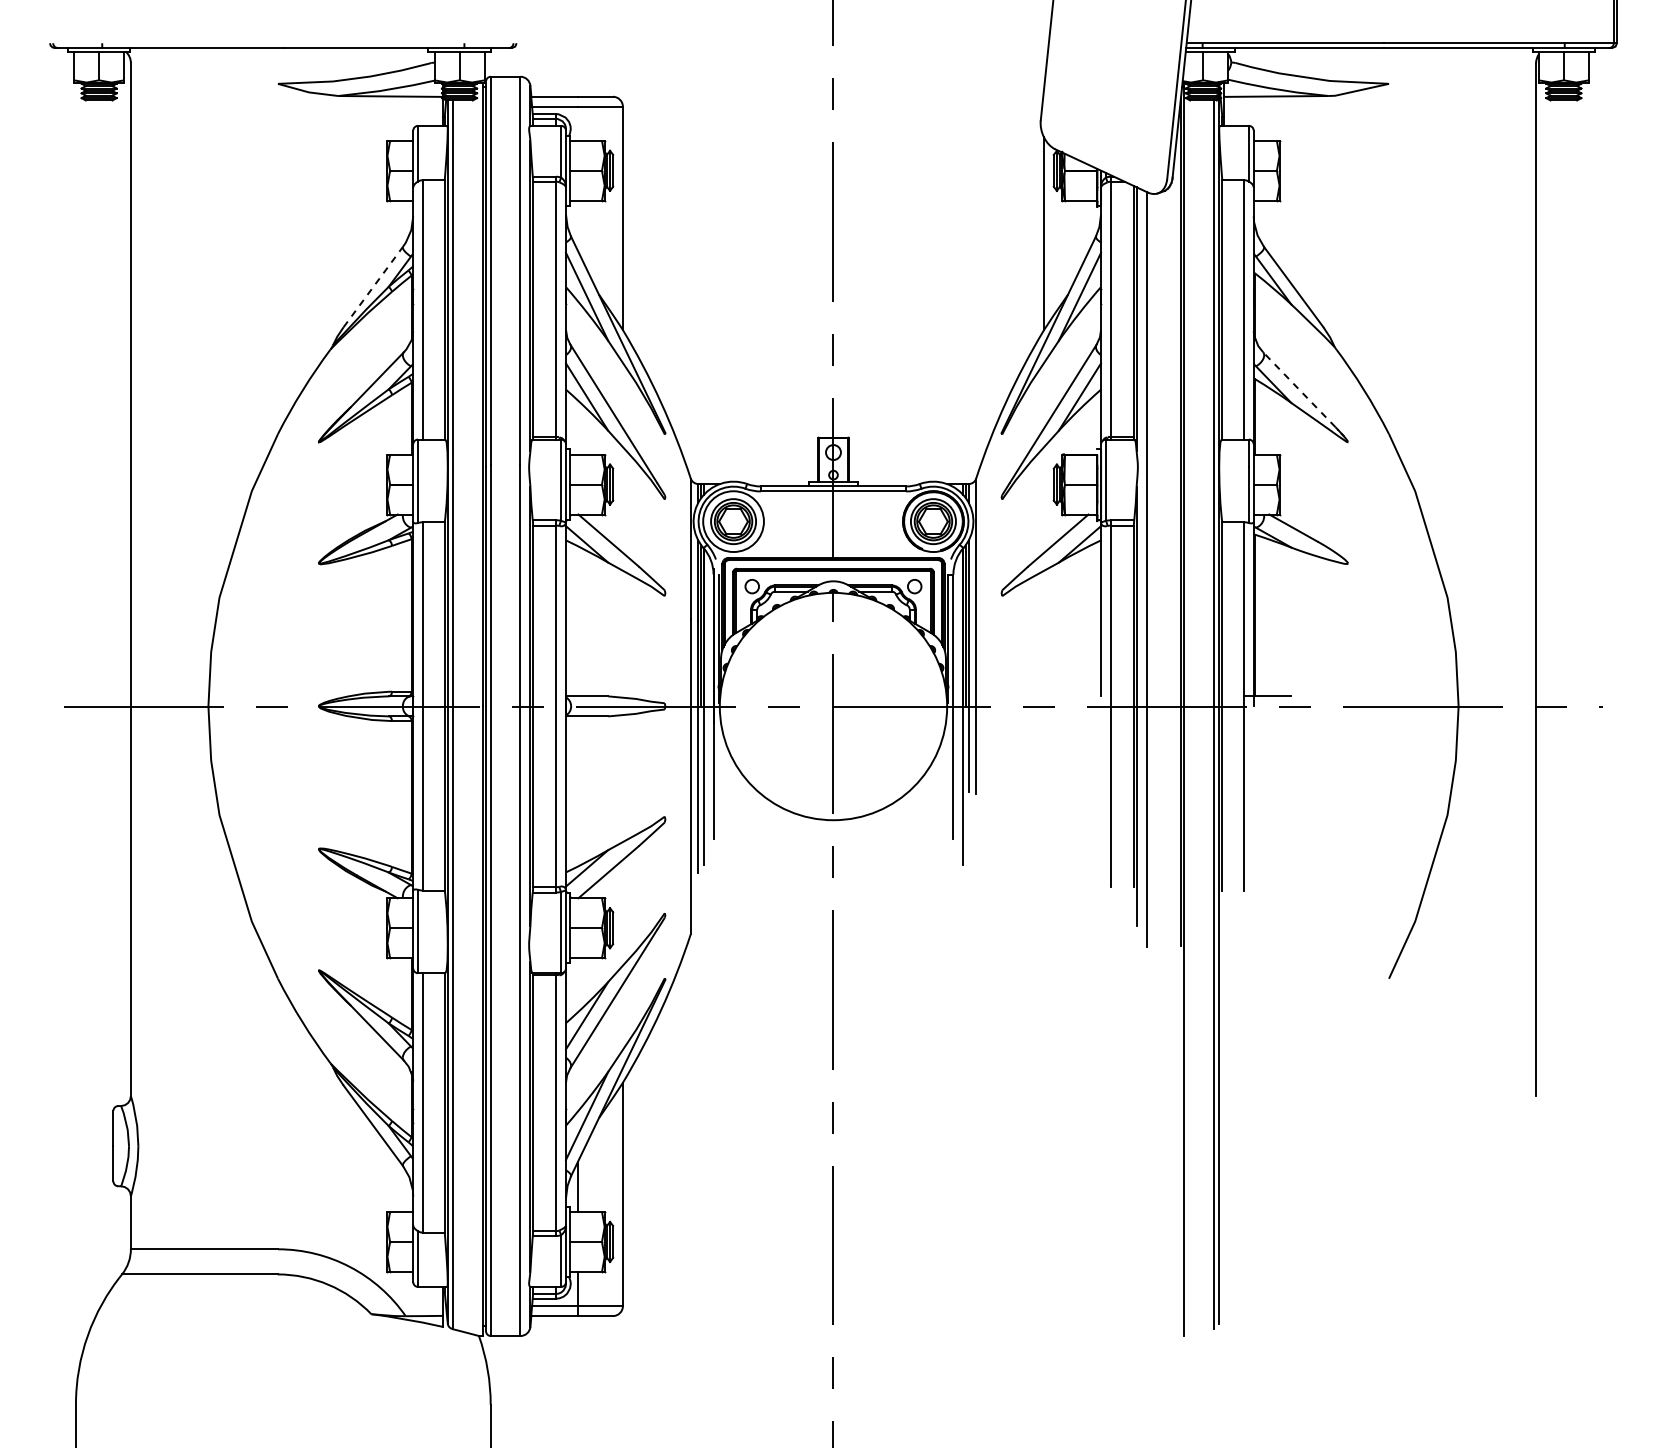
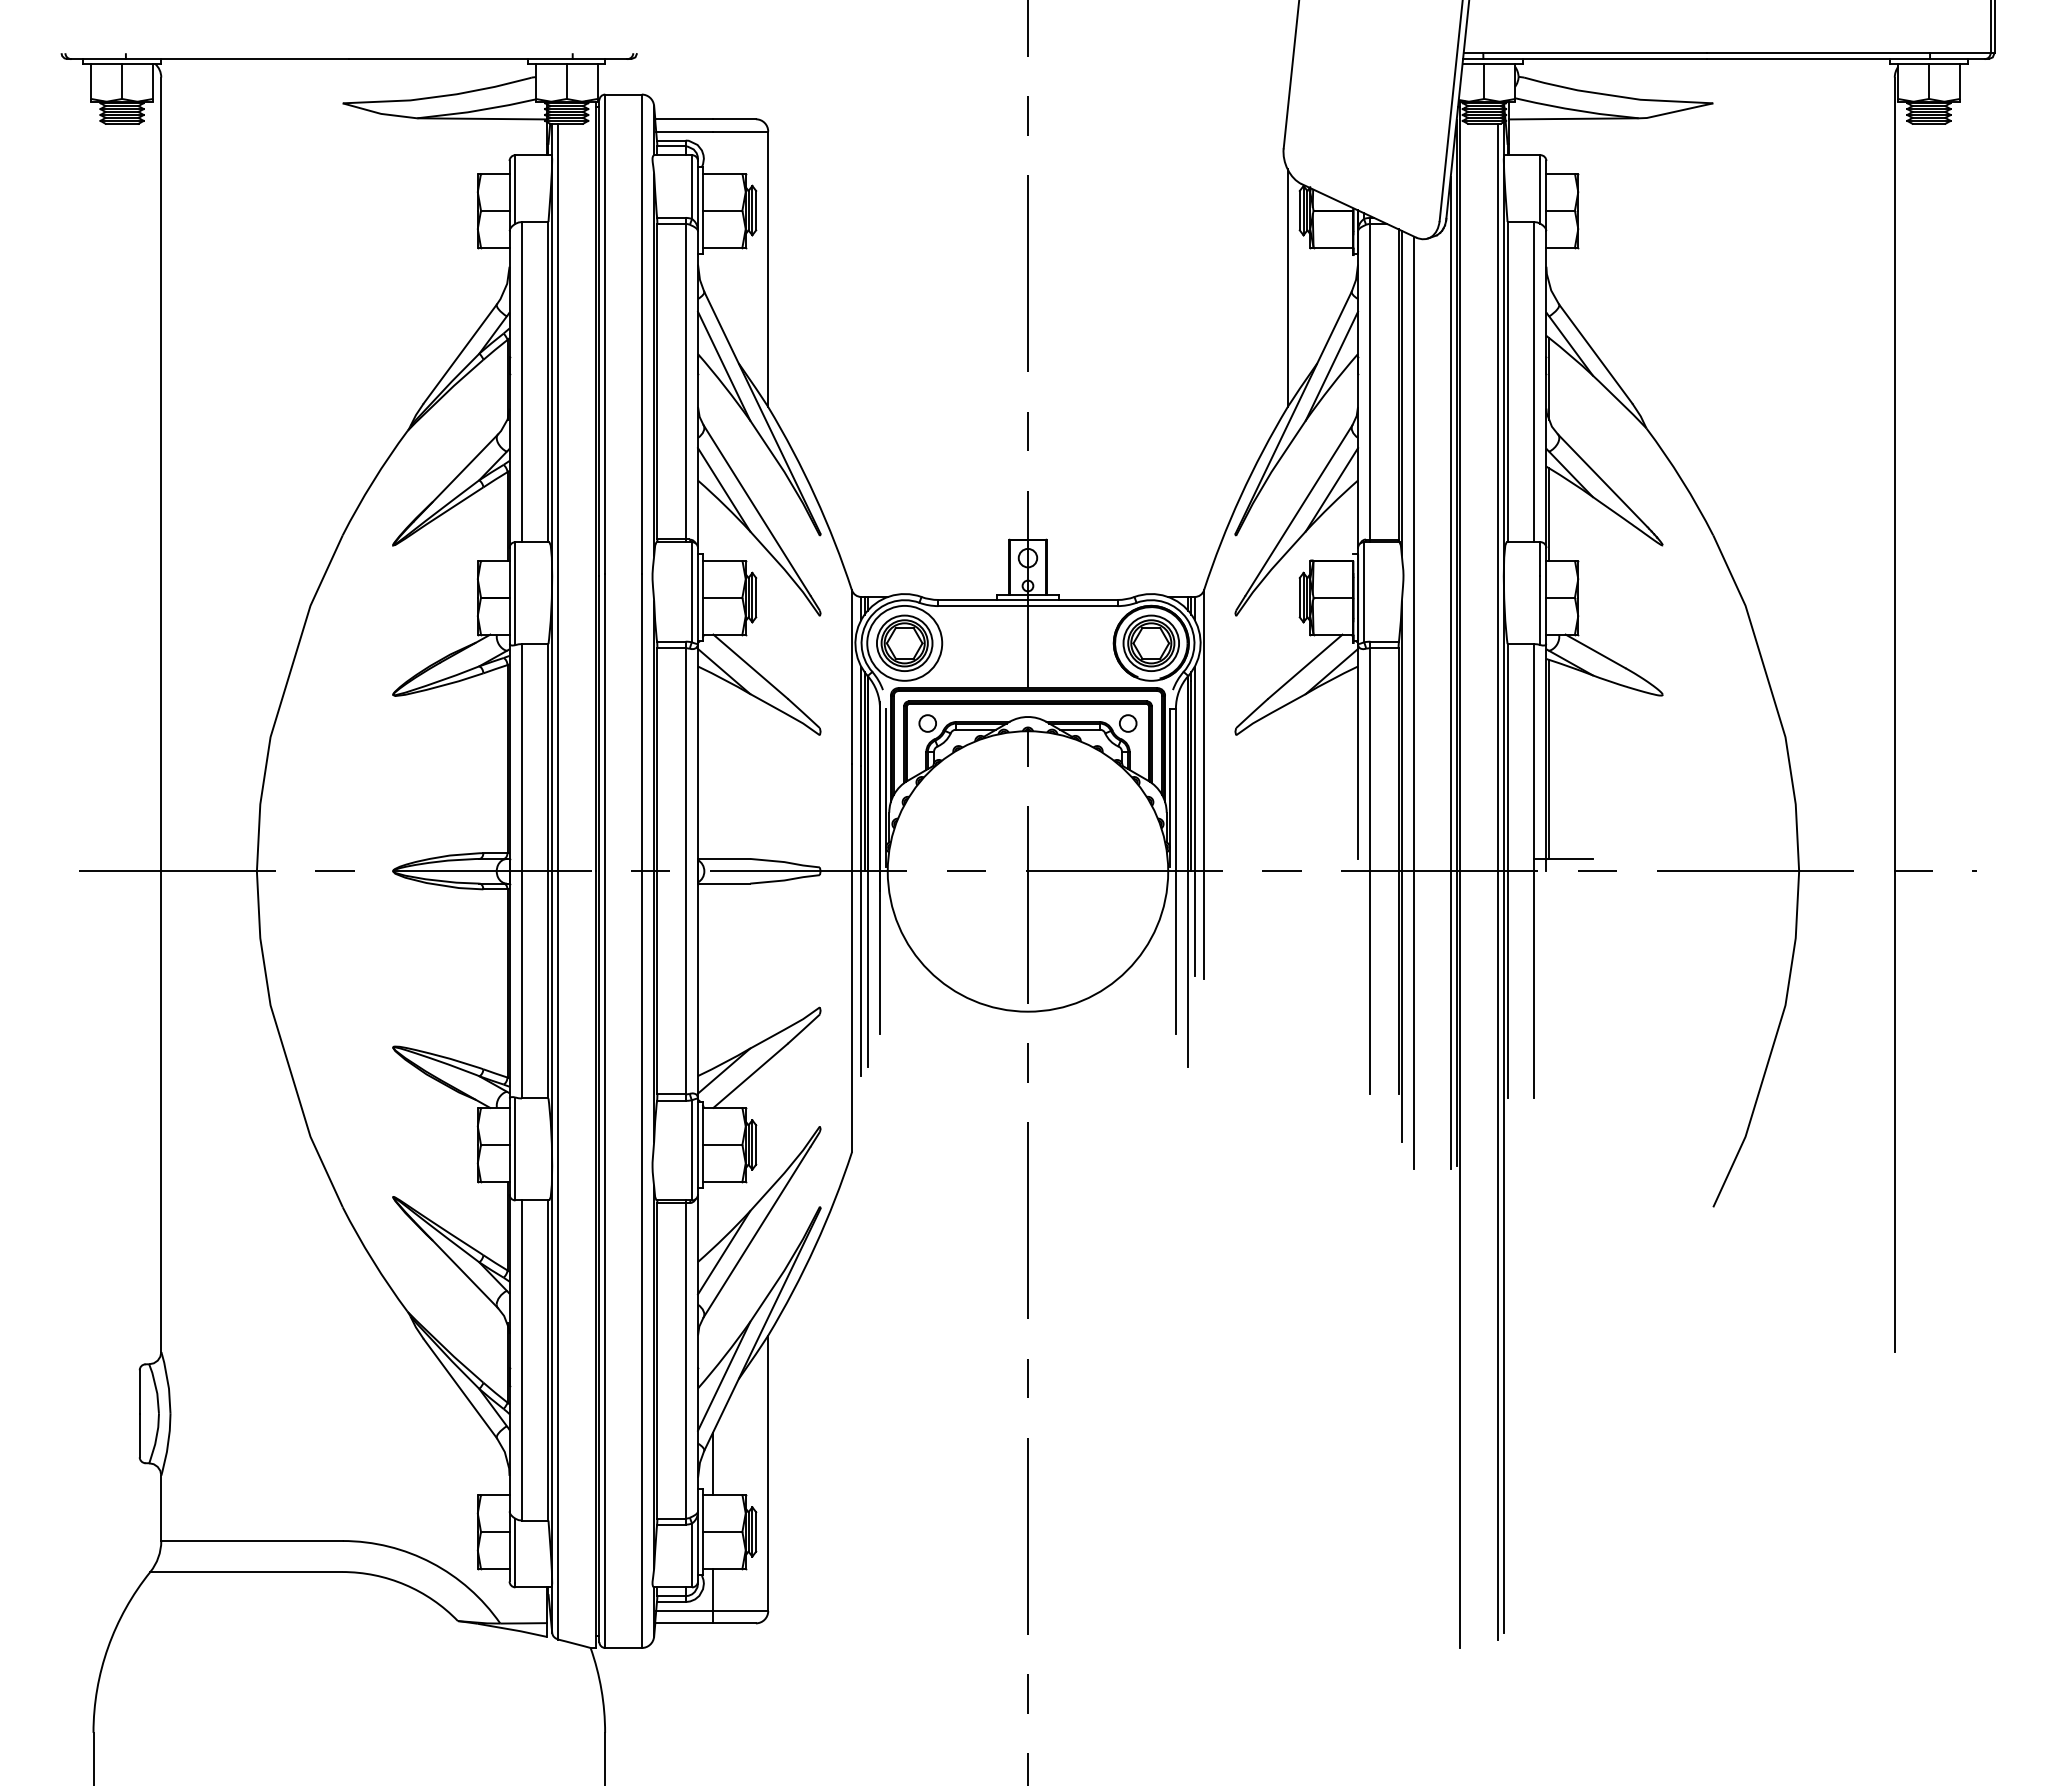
line: (373, 287) -> (460, 354), dashed -> solid
line: (1298, 389) -> (1601, 480), dashed -> solid
line: (1176, 545) -> (1451, 672), added

